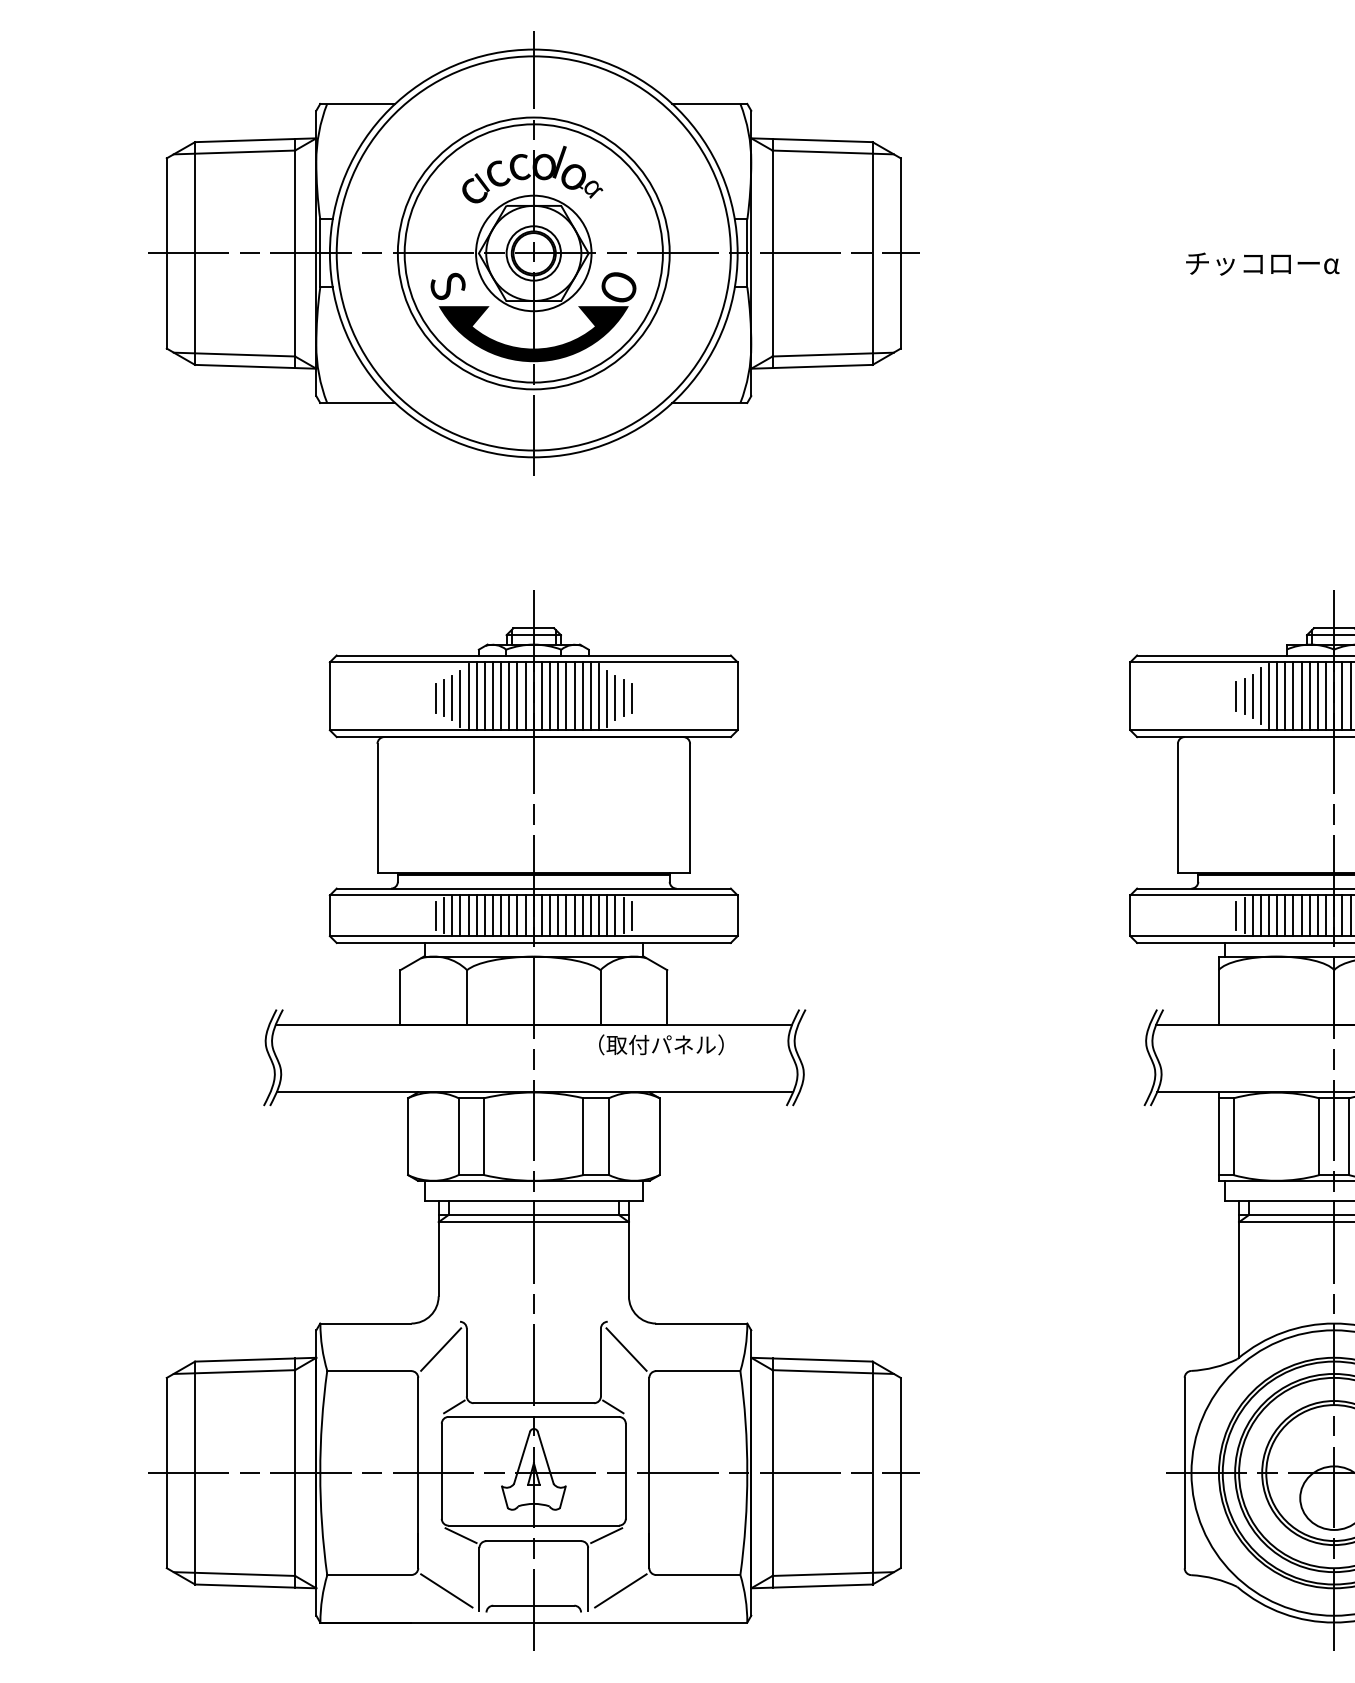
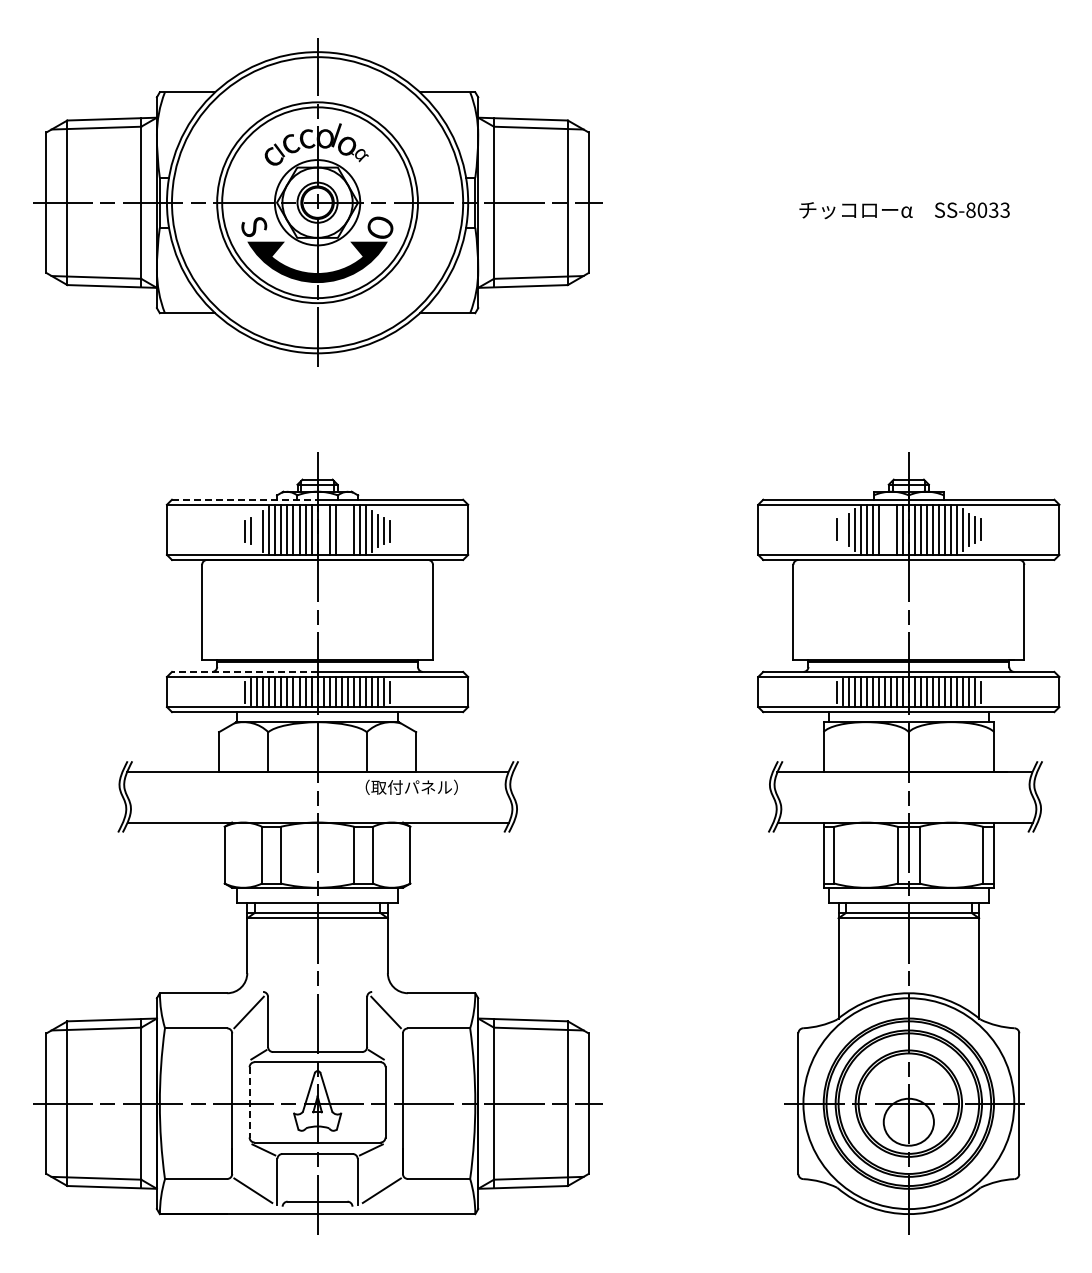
line: (434, 655) -> (244, 499), solid -> dashed
line: (541, 695) -> (323, 529), removed
line: (566, 695) -> (341, 529), removed
line: (574, 695) -> (347, 529), removed
line: (1244, 695) -> (842, 529), removed
line: (1301, 695) -> (884, 529), removed
line: (1309, 695) -> (890, 529), removed
line: (452, 698) -> (257, 531), removed
line: (434, 888) -> (244, 671), solid -> dashed
line: (441, 1471) -> (249, 1102), solid -> dashed

